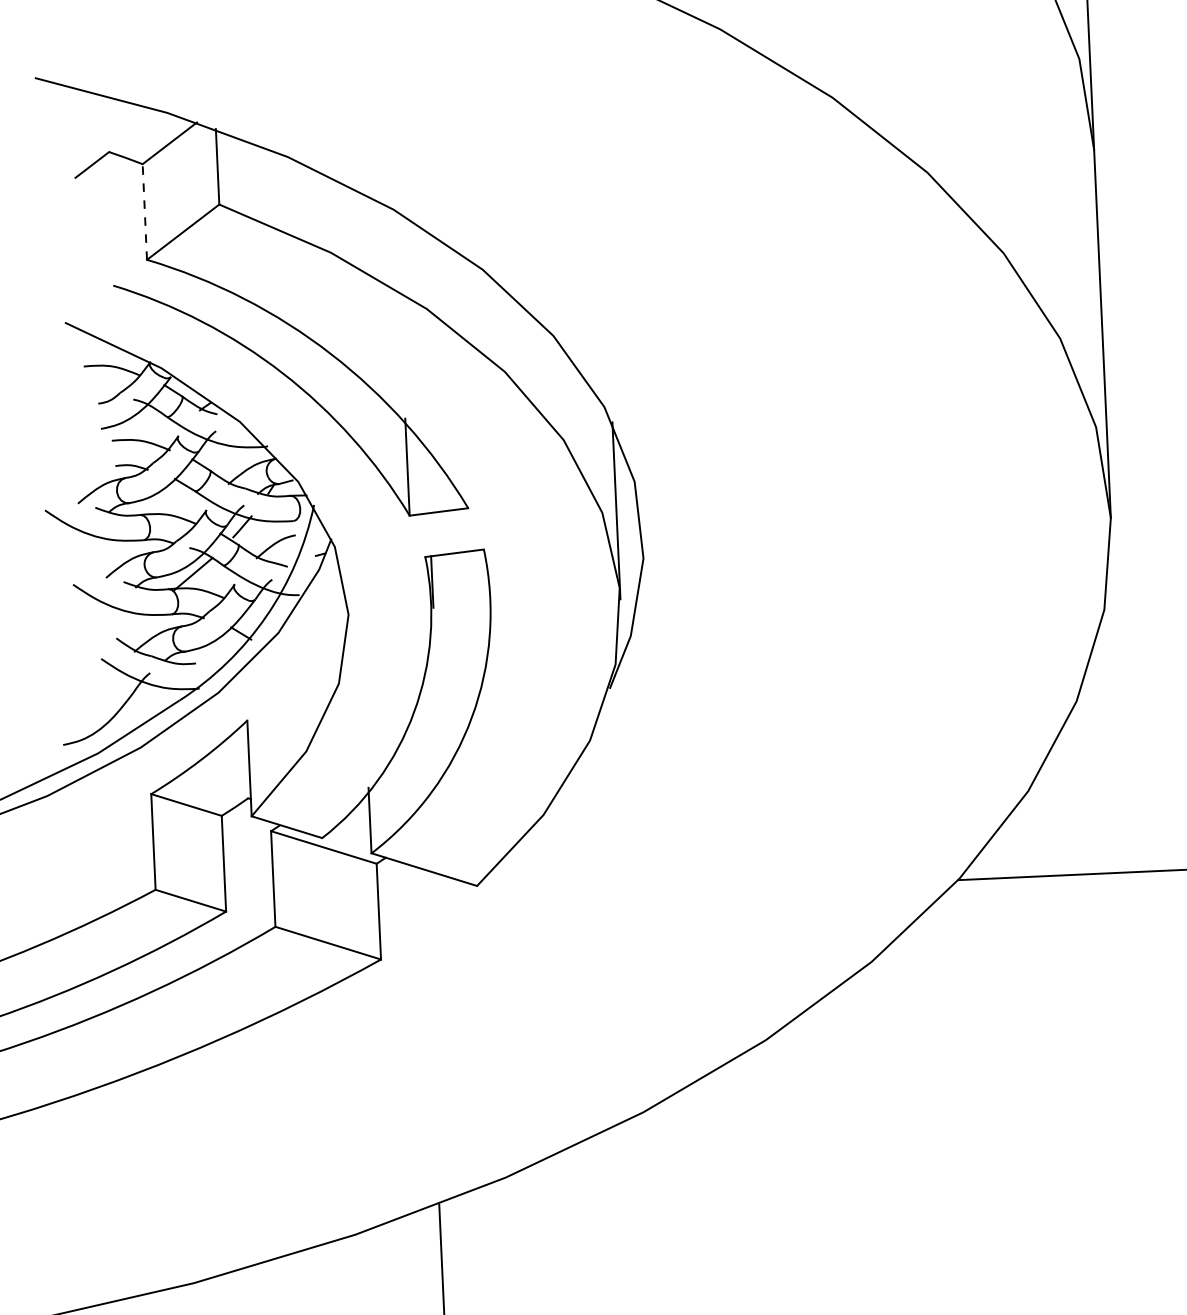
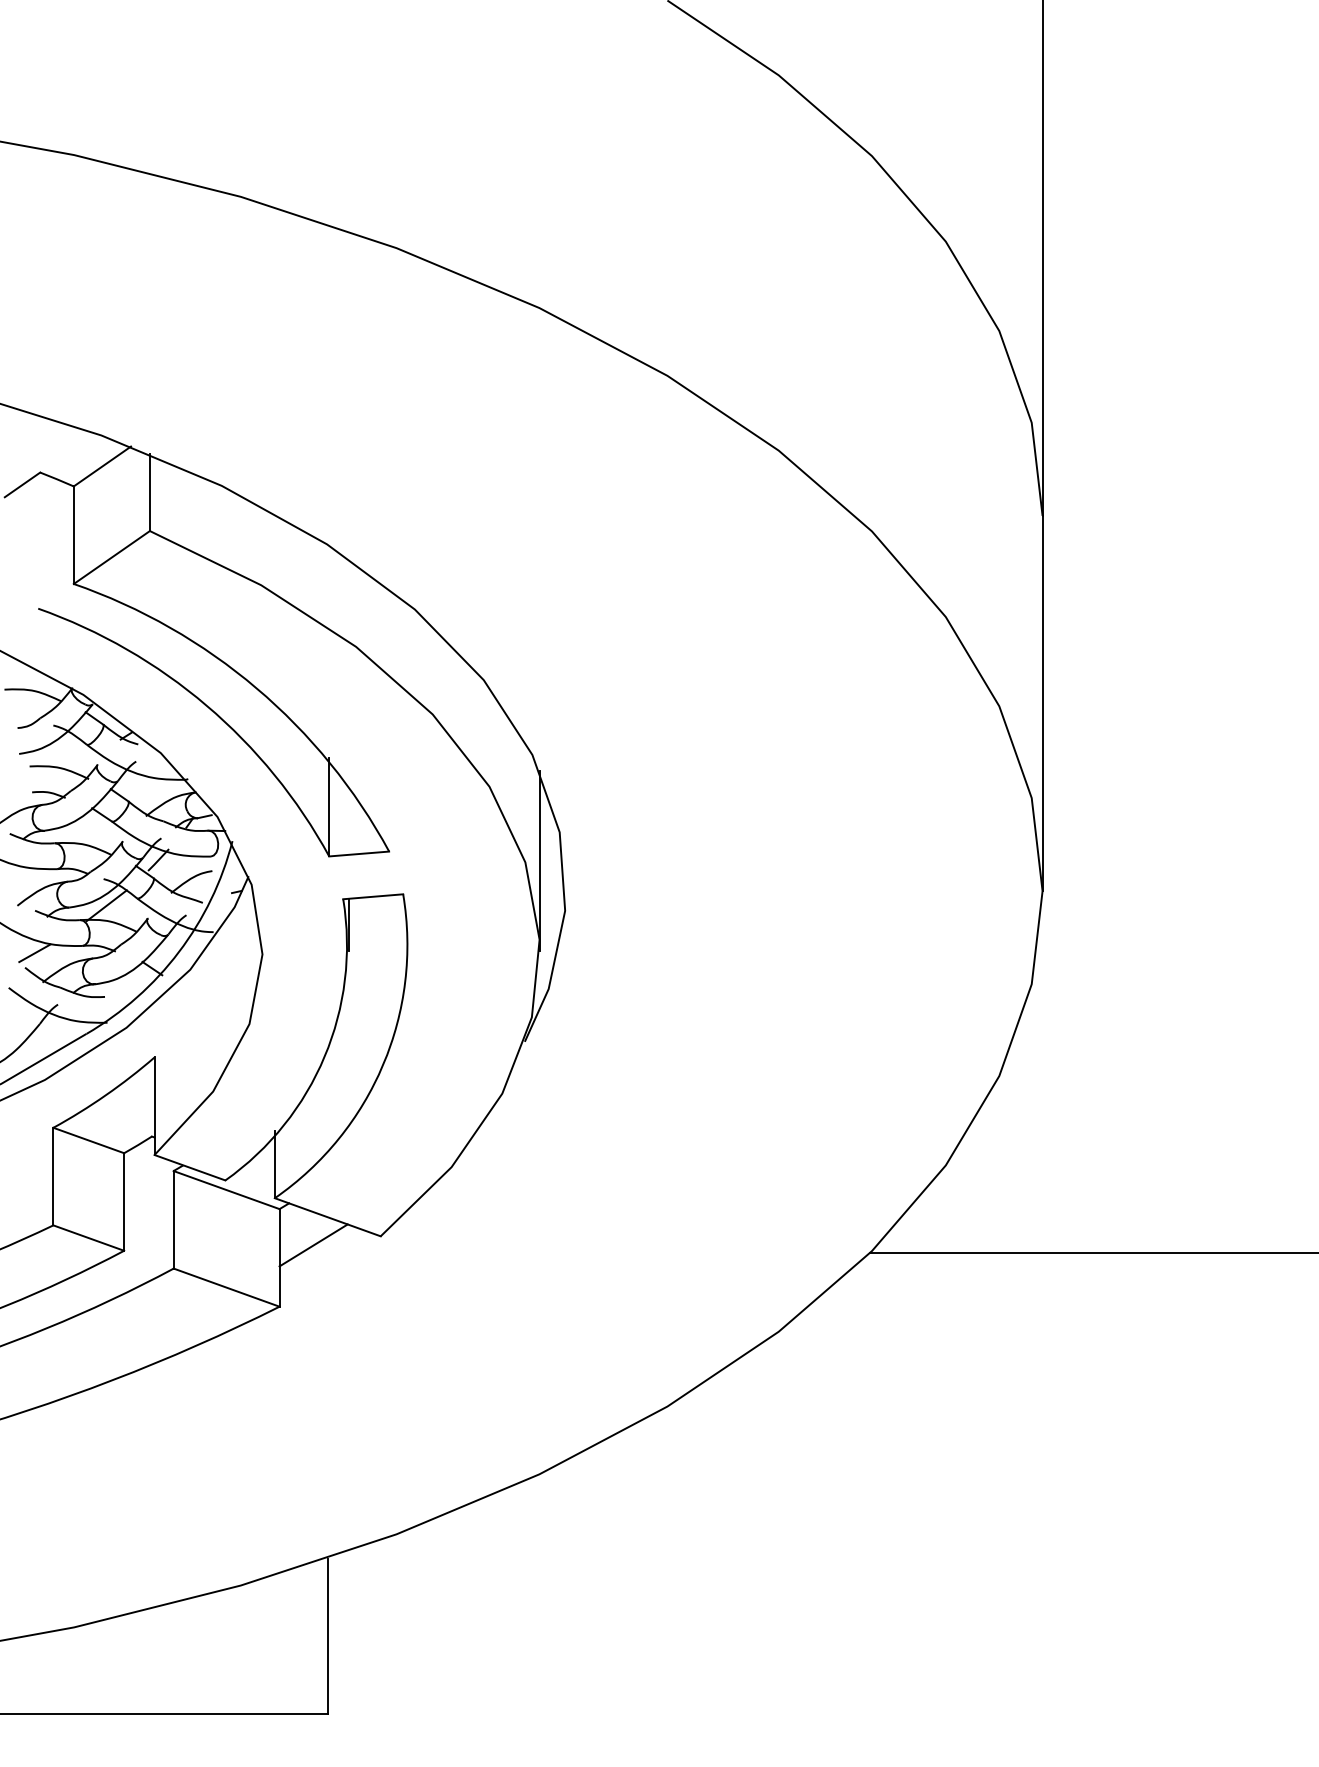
line: (144, 212) -> (73, 535), dashed -> solid
line: (124, 624) -> (34, 953), added
line: (411, 897) -> (313, 1245), added

